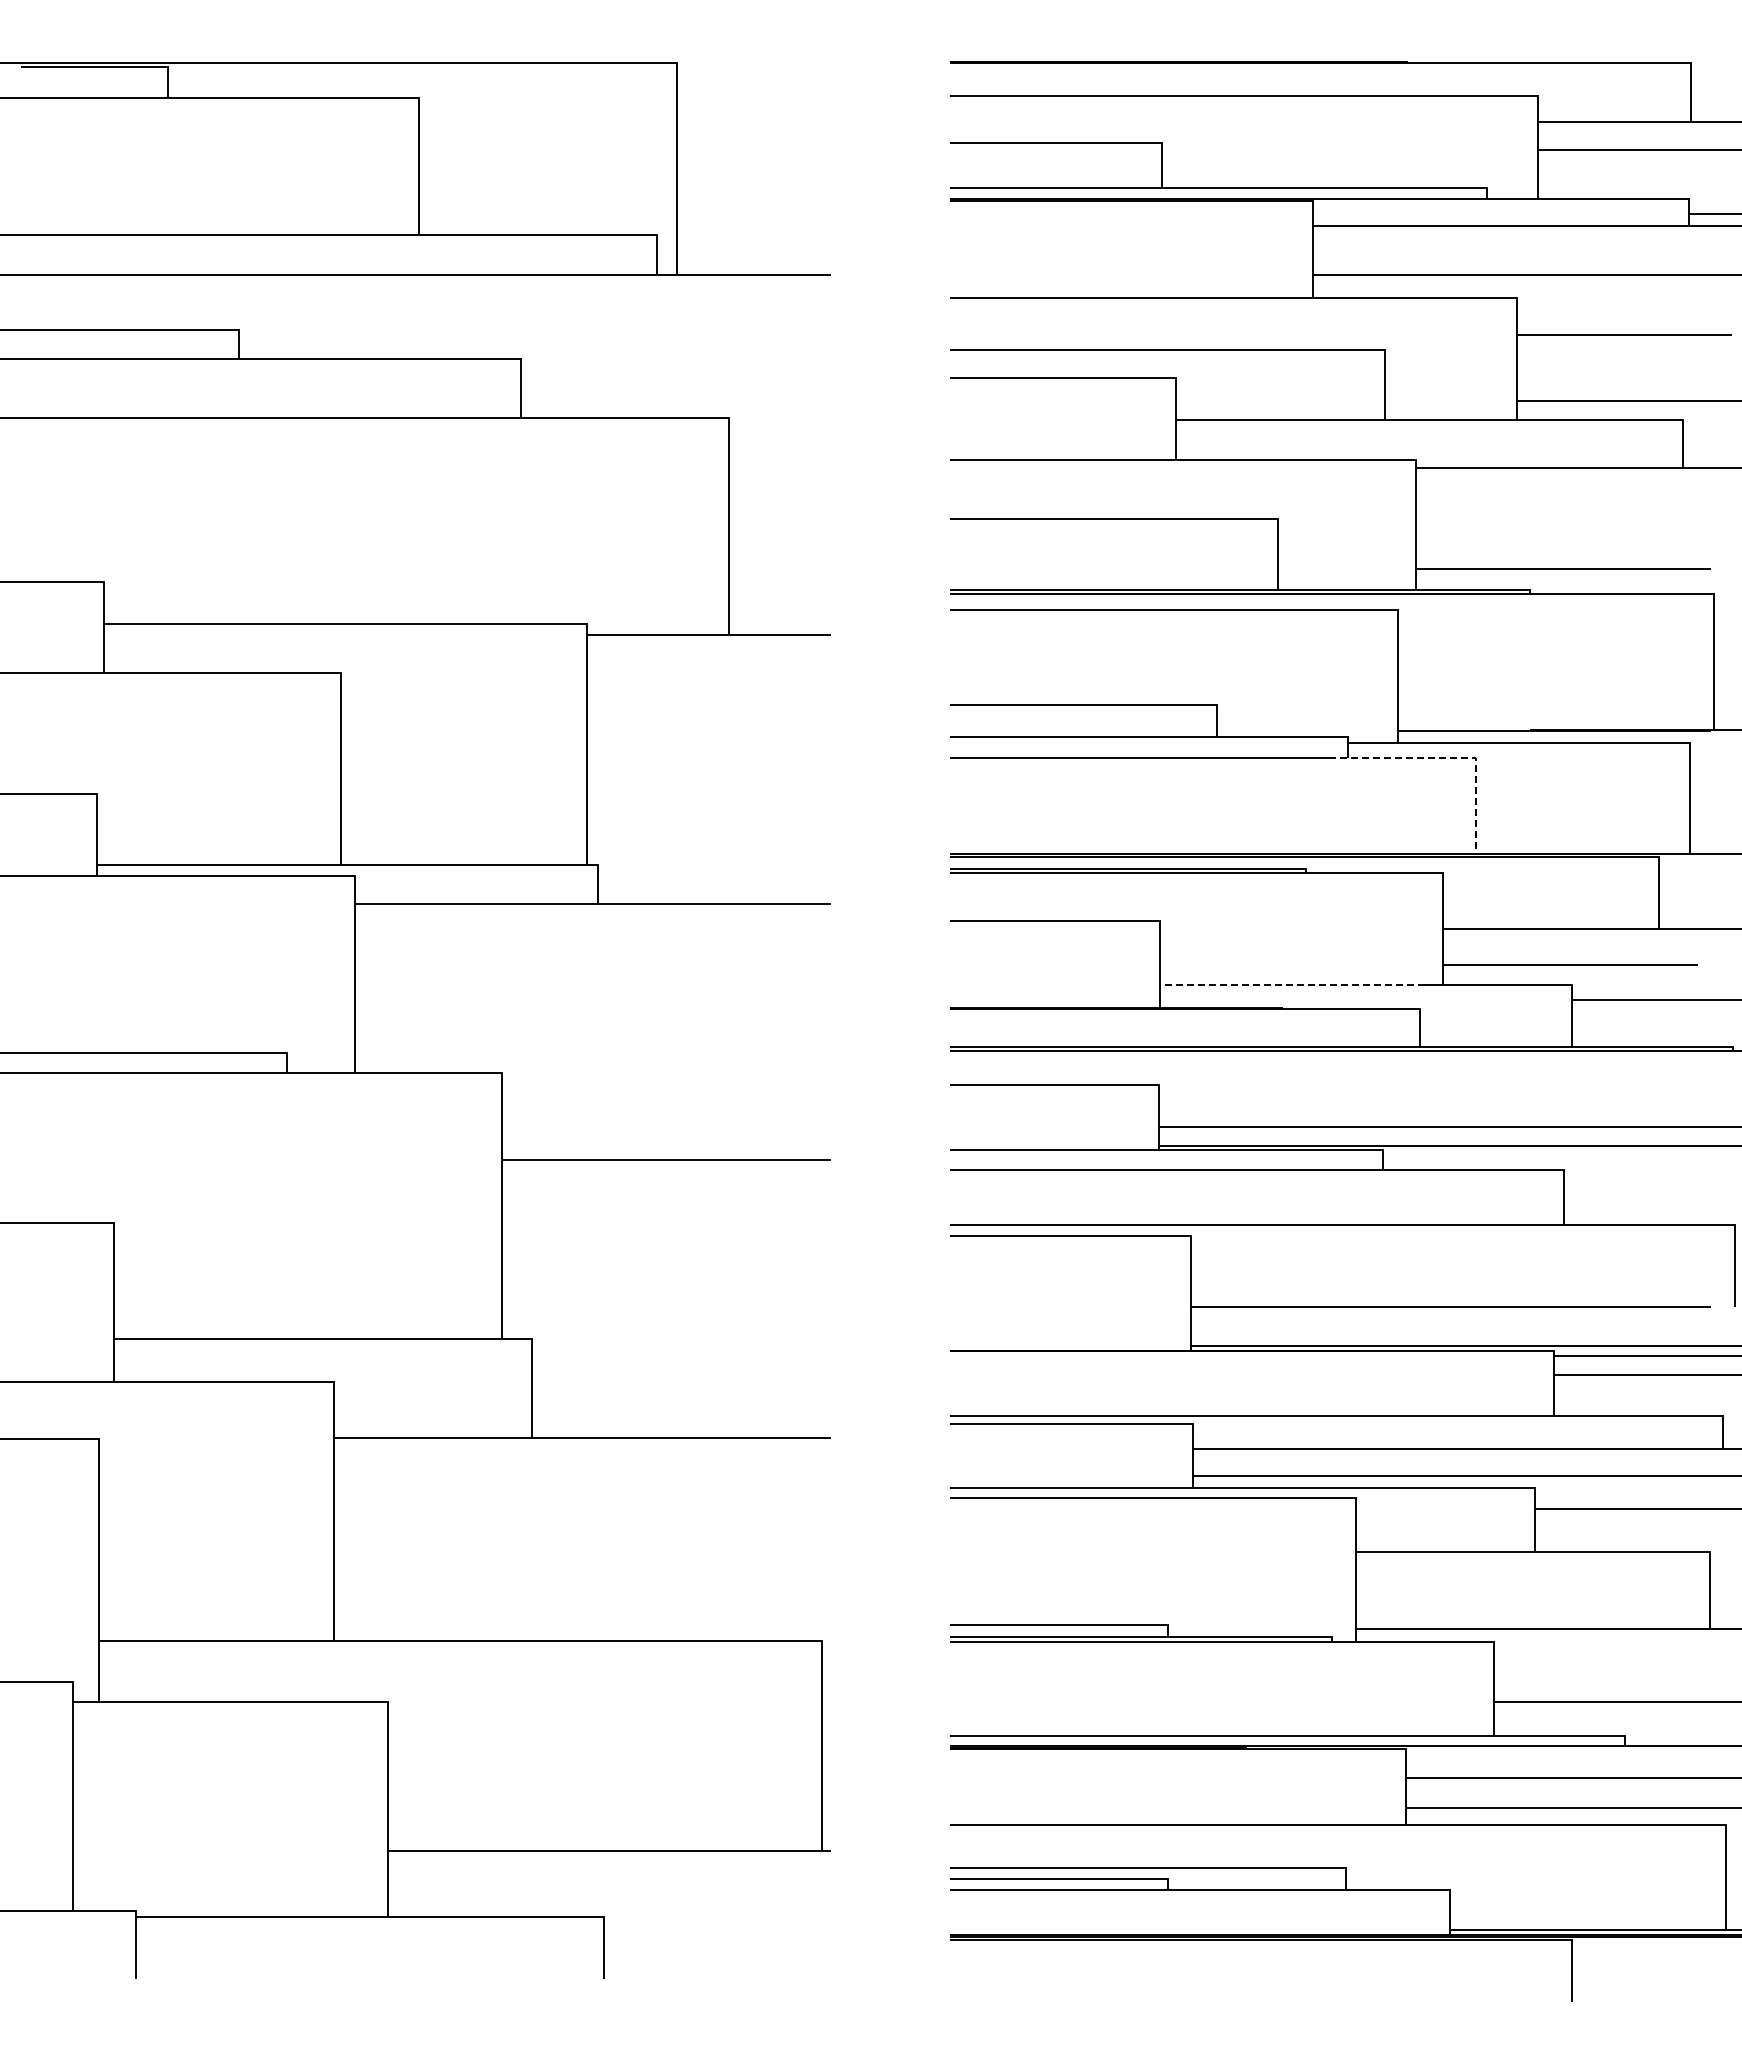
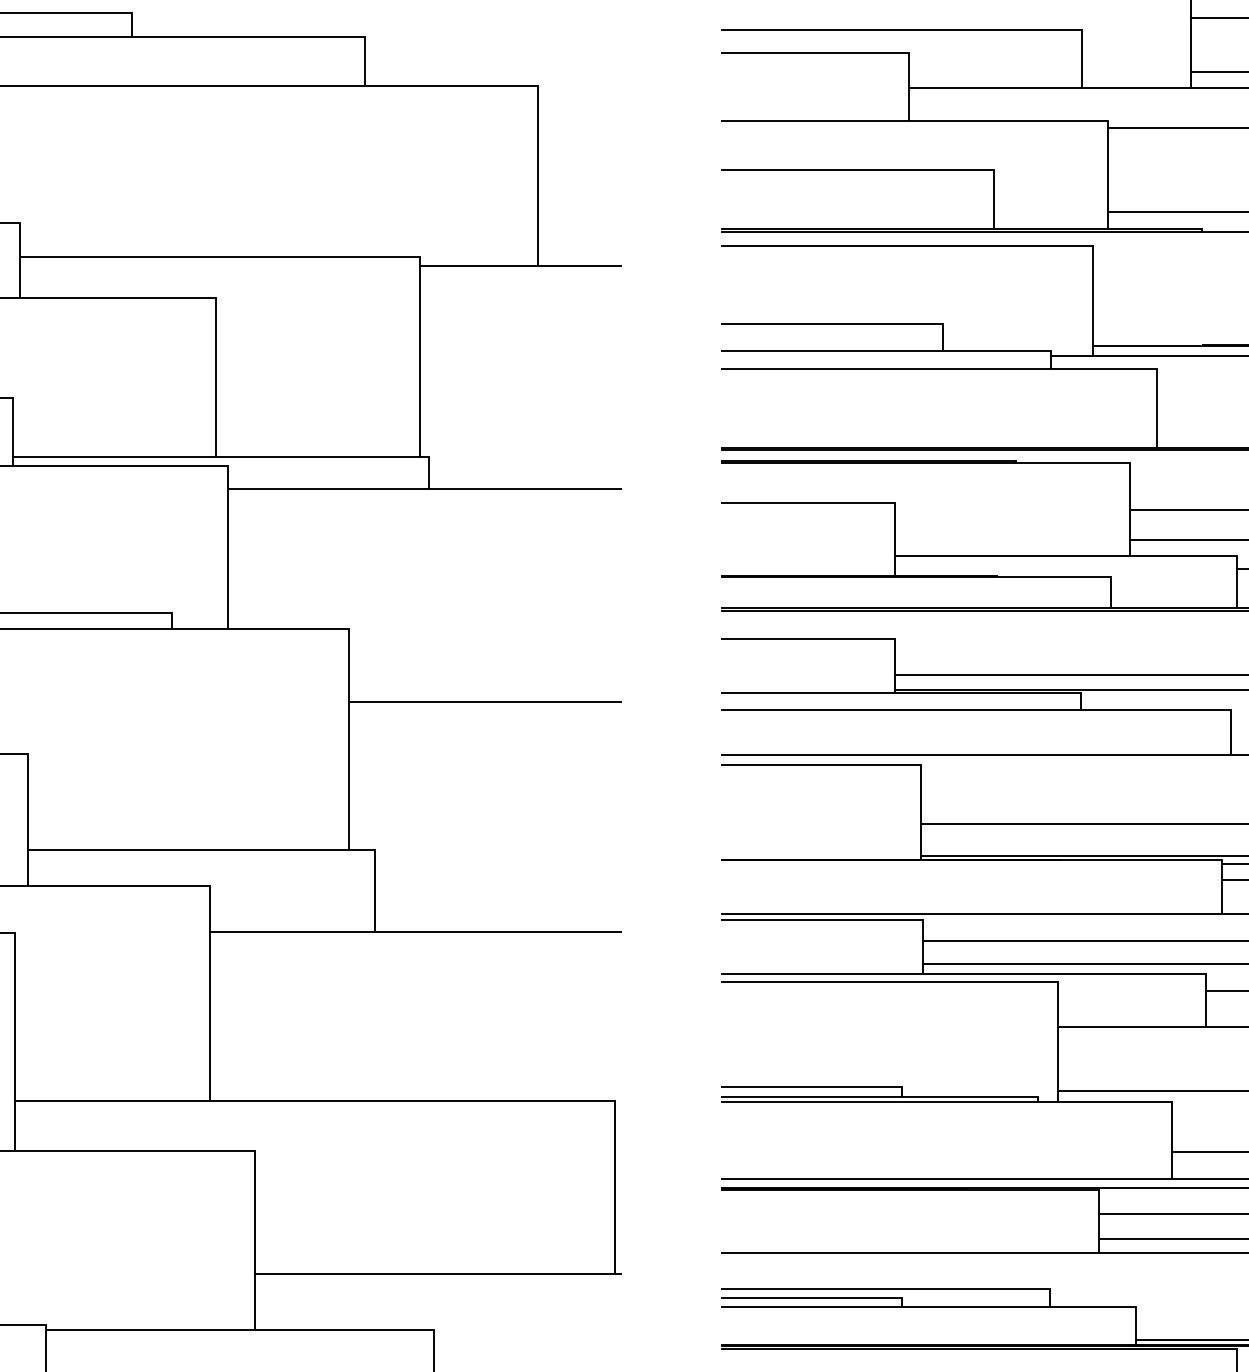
line: (1450, 758) -> (1136, 368), dashed -> solid
line: (1292, 984) -> (1005, 556), dashed -> solid

